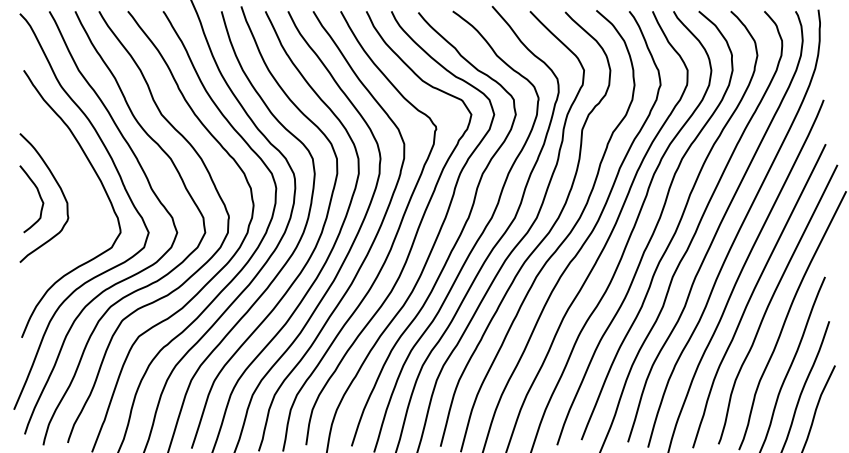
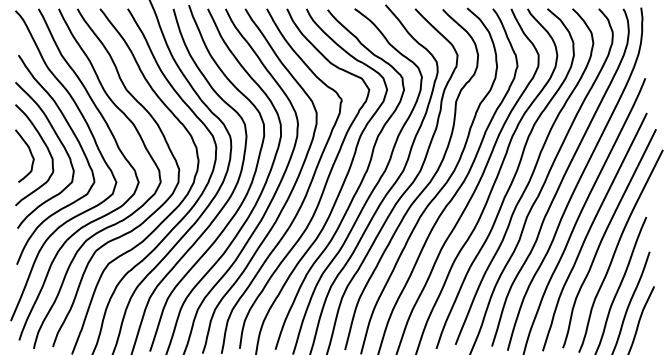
curve: (77, 183) -> (60, 143), added

